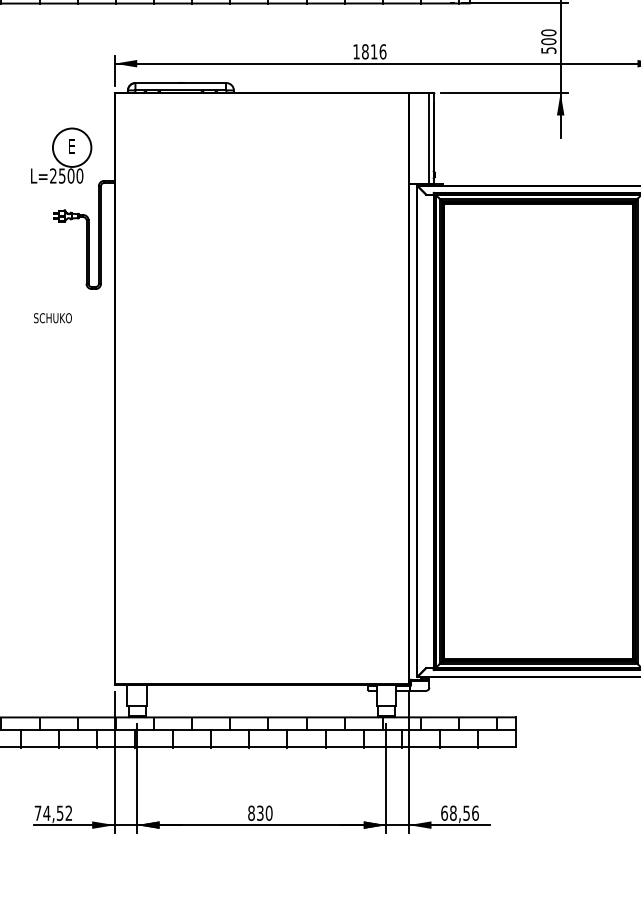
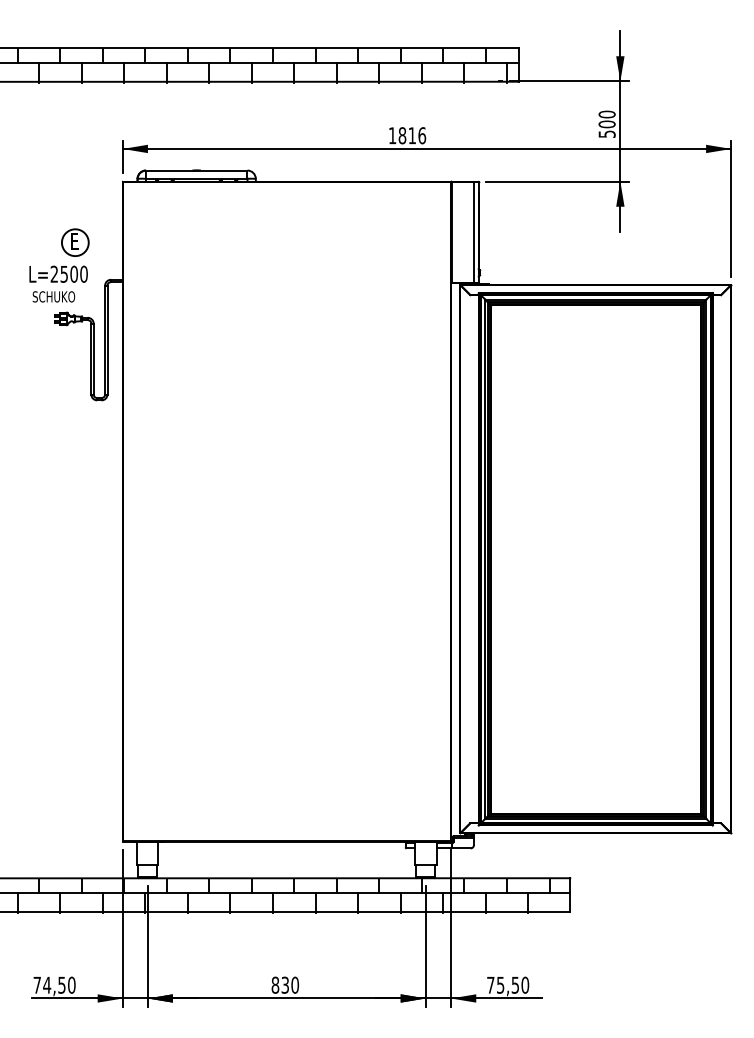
circle: (71, 147) -> (74, 242), size x0.62
text: (52, 317) -> (53, 296), moved
text: (68, 812) -> (71, 984), 74,52 -> 74,50
text: (460, 812) -> (508, 984), 68,56 -> 75,50

